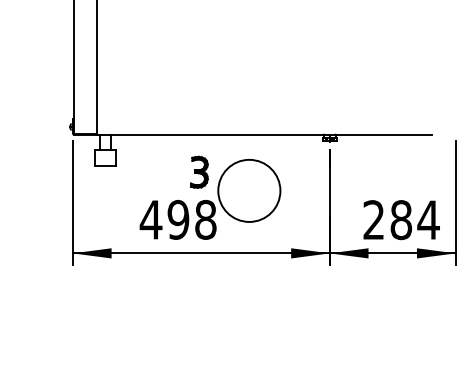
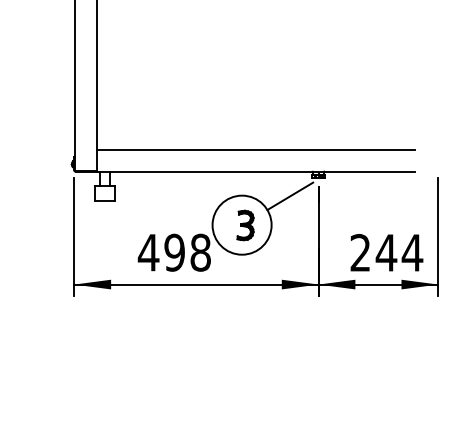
line: (264, 111) -> (256, 149), added
line: (300, 160) -> (290, 196), added
part: (199, 172) -> (245, 225), moved
text: (401, 219) -> (386, 252), 284 -> 244

